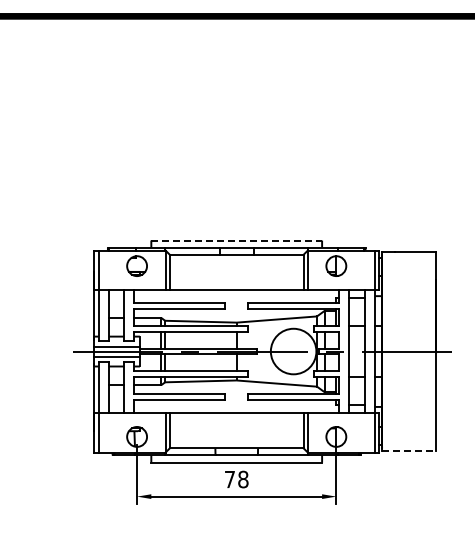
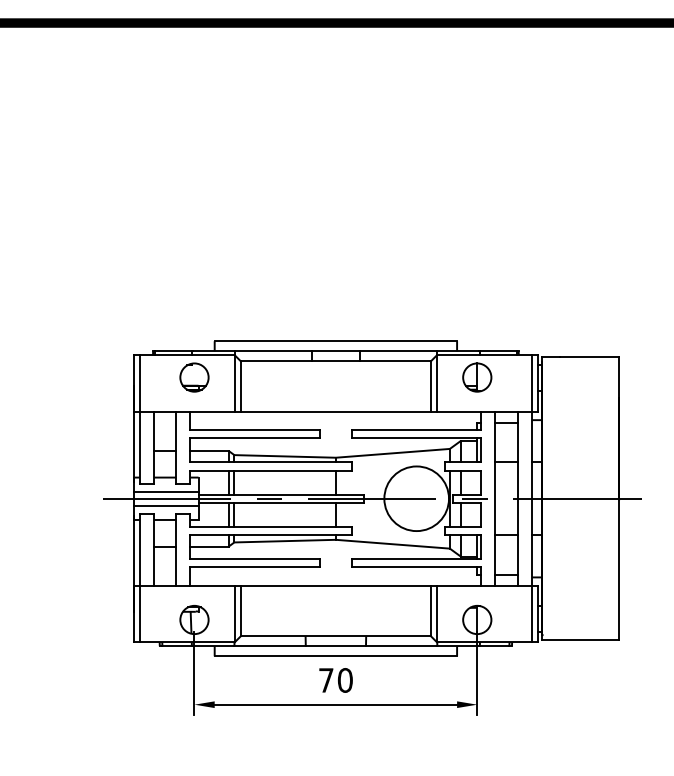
line: (237, 240) -> (337, 341), dashed -> solid
line: (409, 451) -> (581, 640), dashed -> solid
text: (243, 479) -> (345, 680), 78 -> 70

